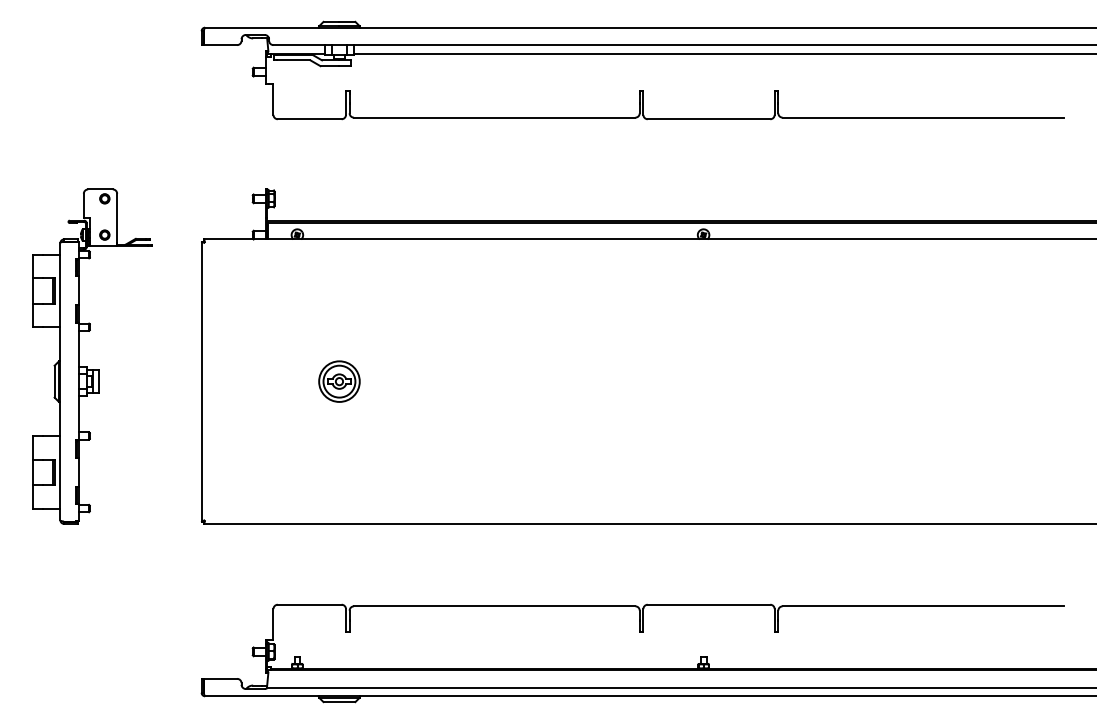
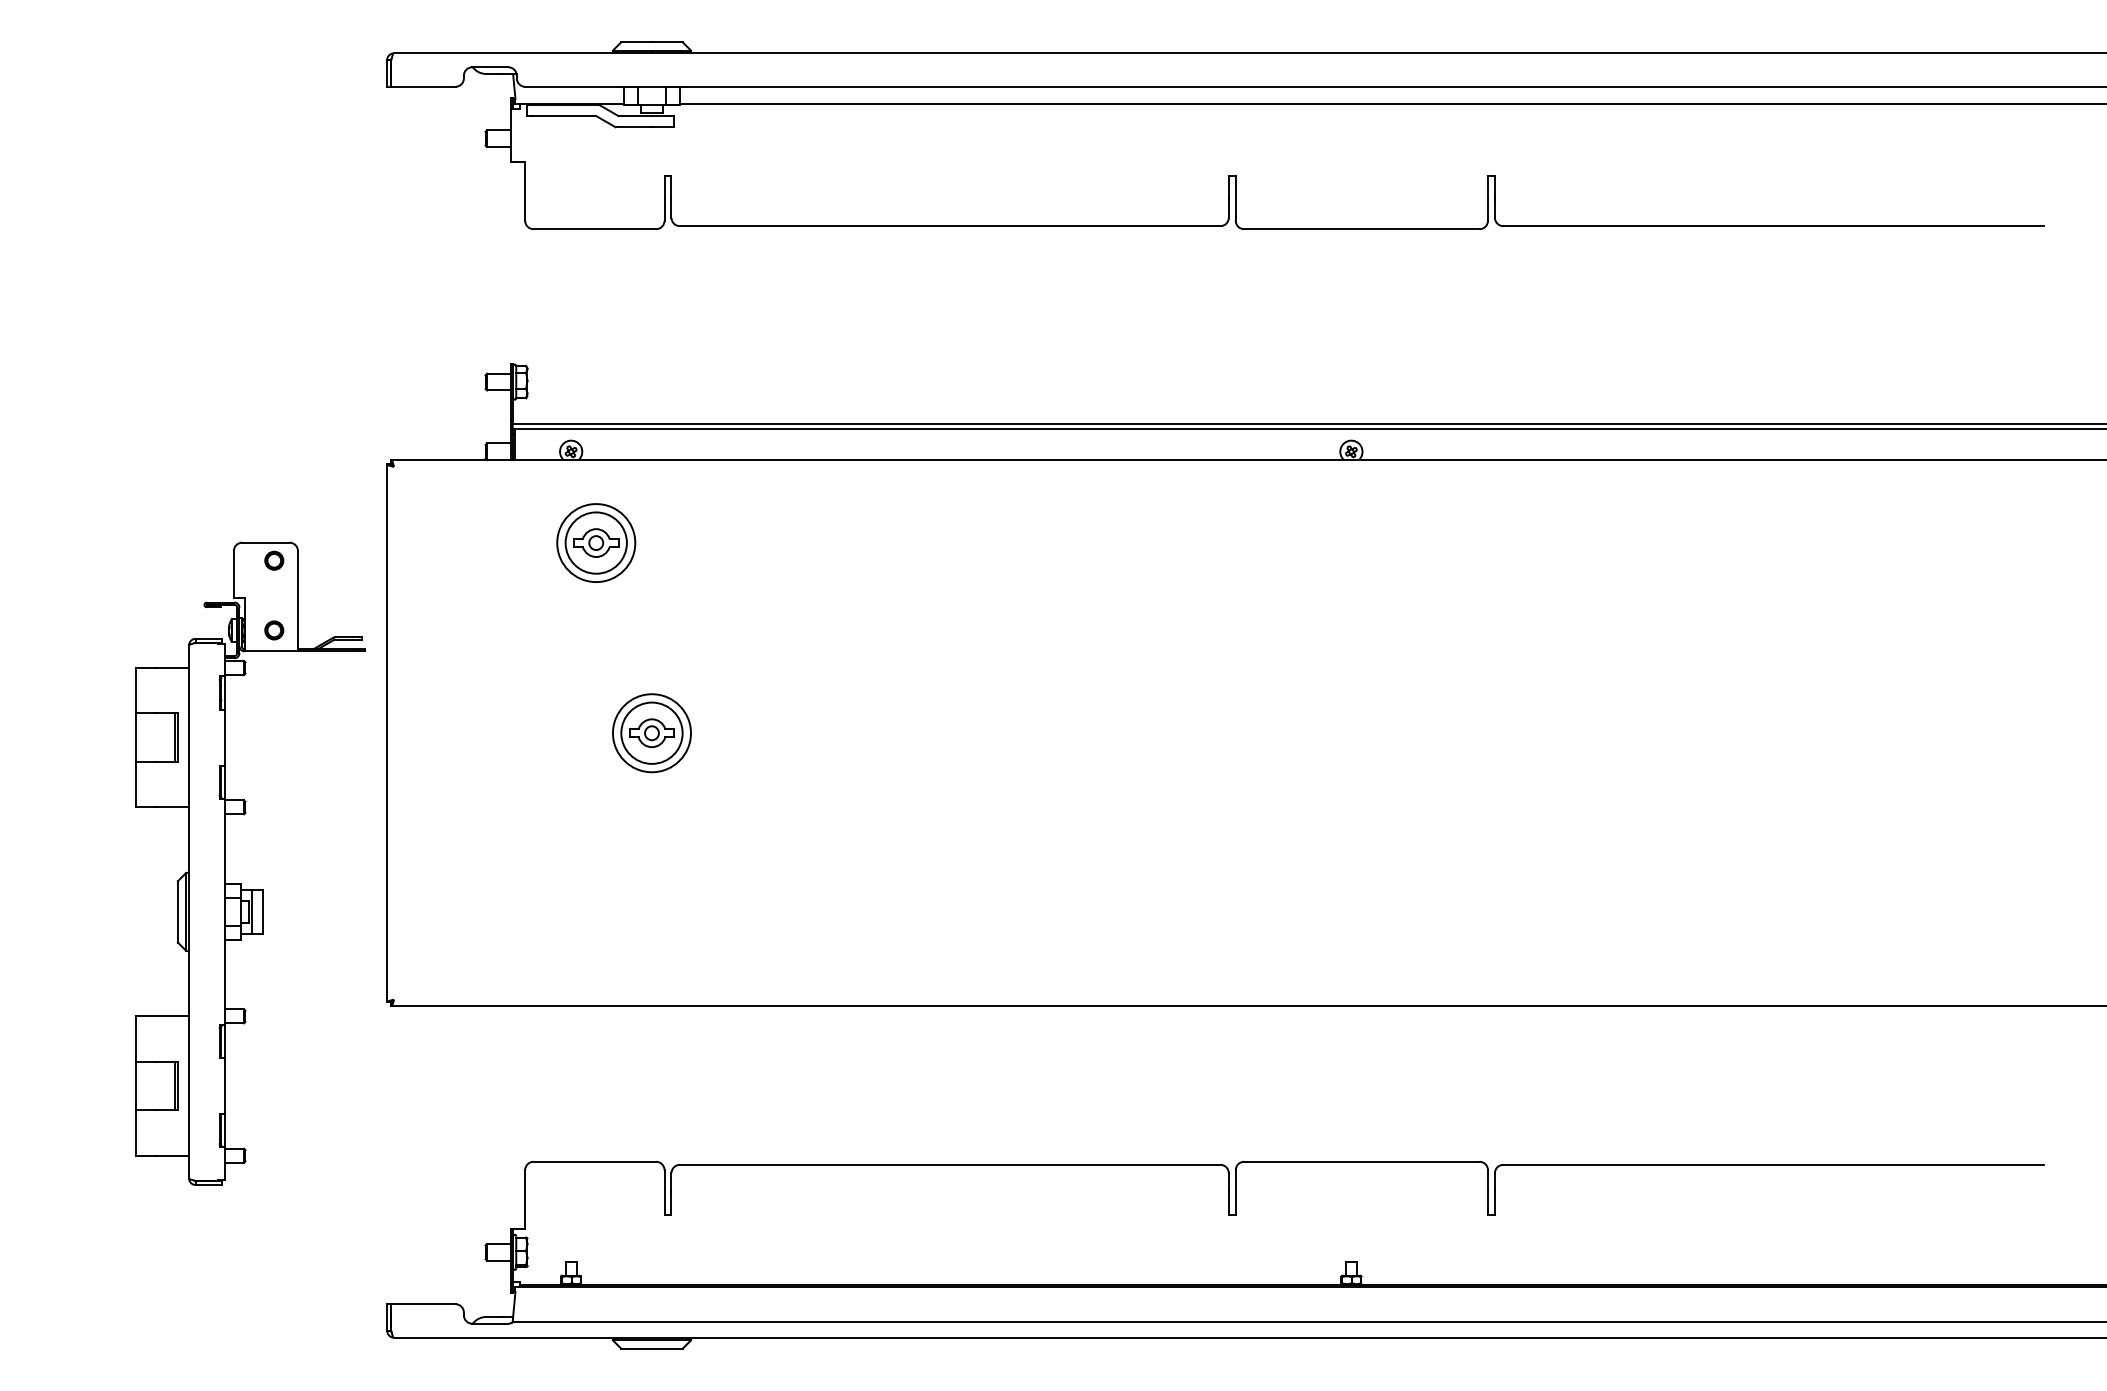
part: (310, 282) -> (596, 542), added
part: (87, 366) -> (240, 882), moved

